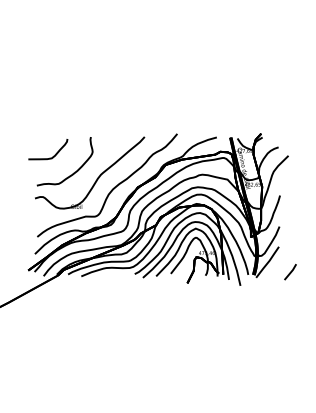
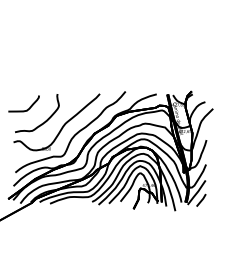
line: (290, 272) -> (201, 200), moved

